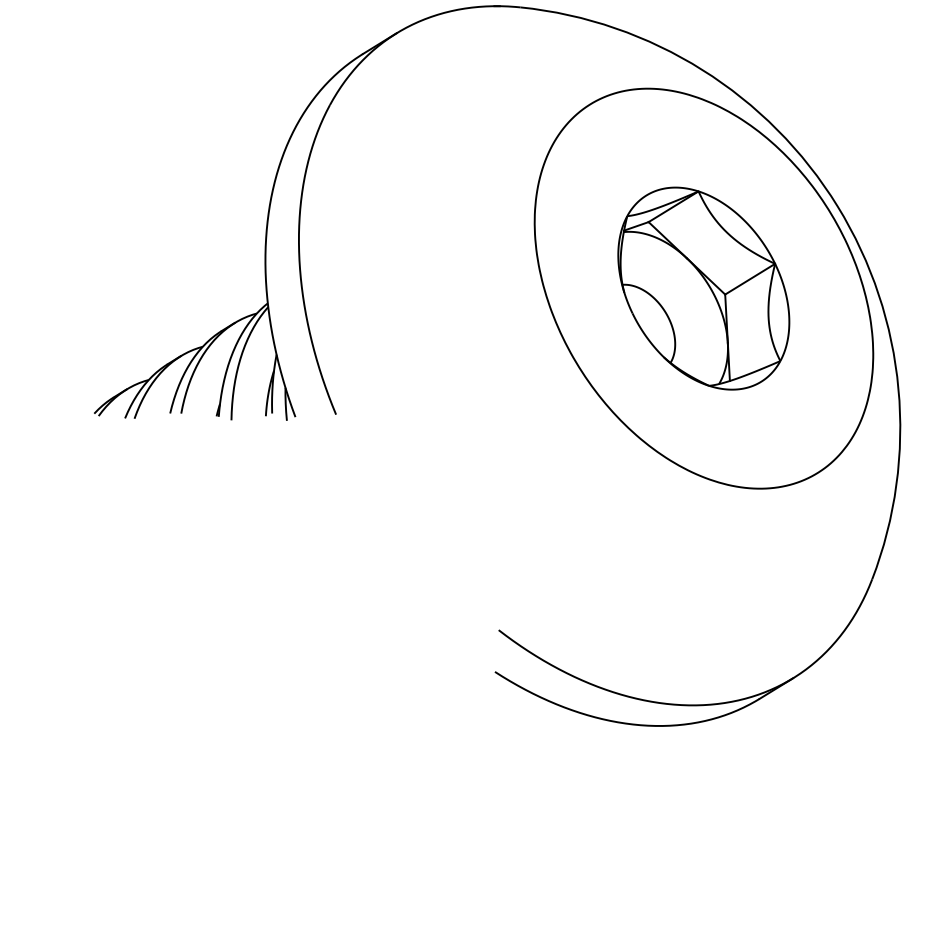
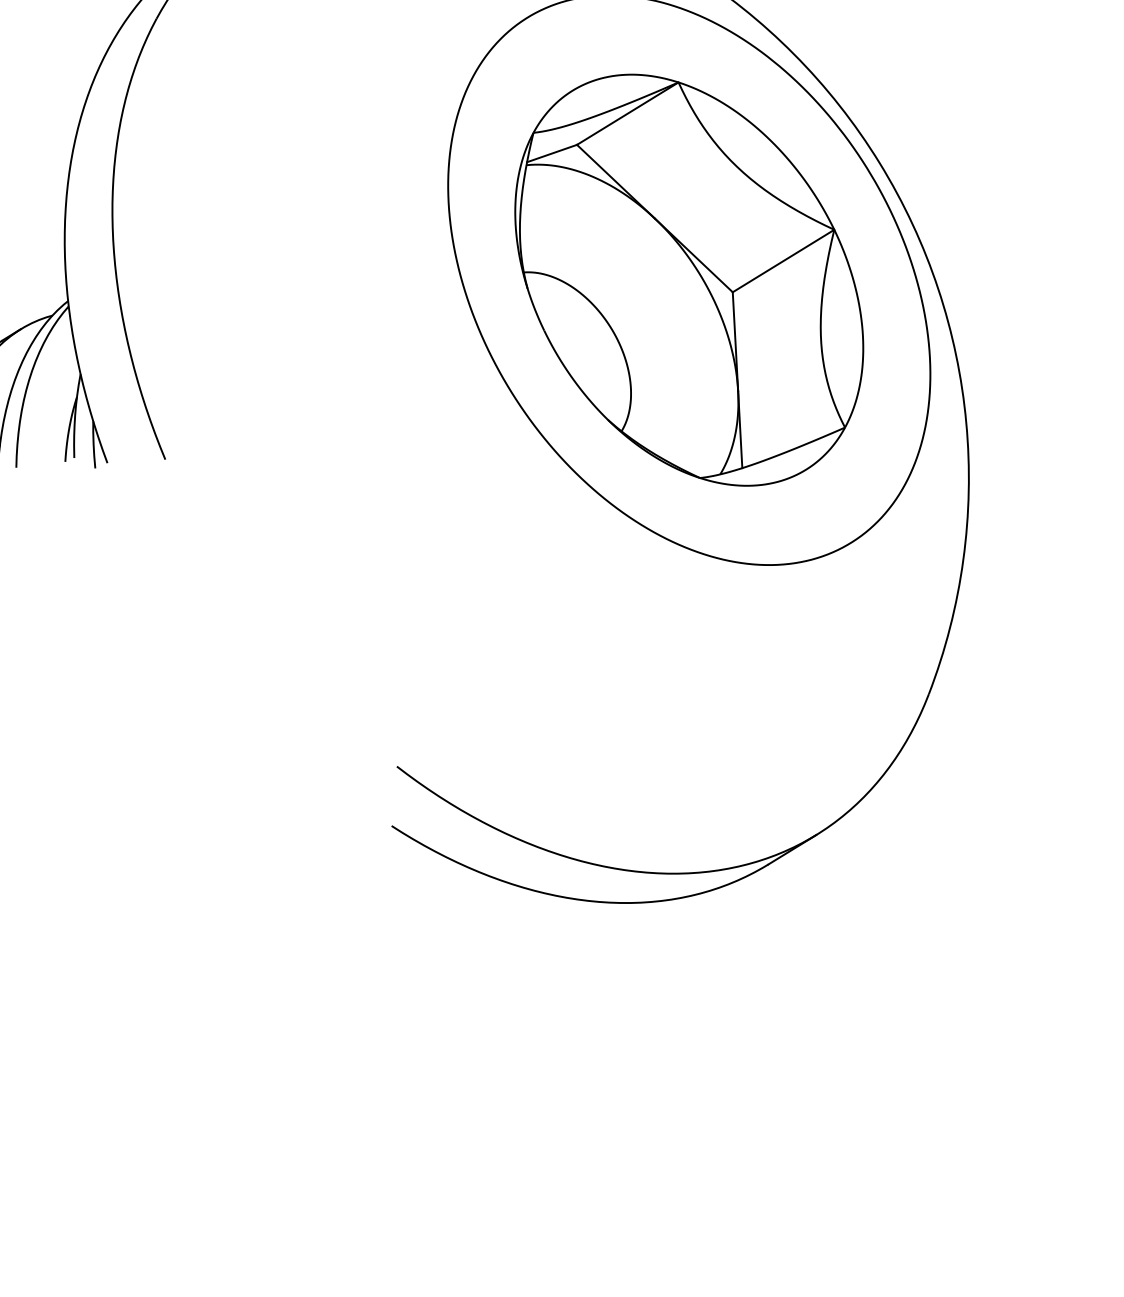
part: (703, 288) -> (688, 279), size x1.43

